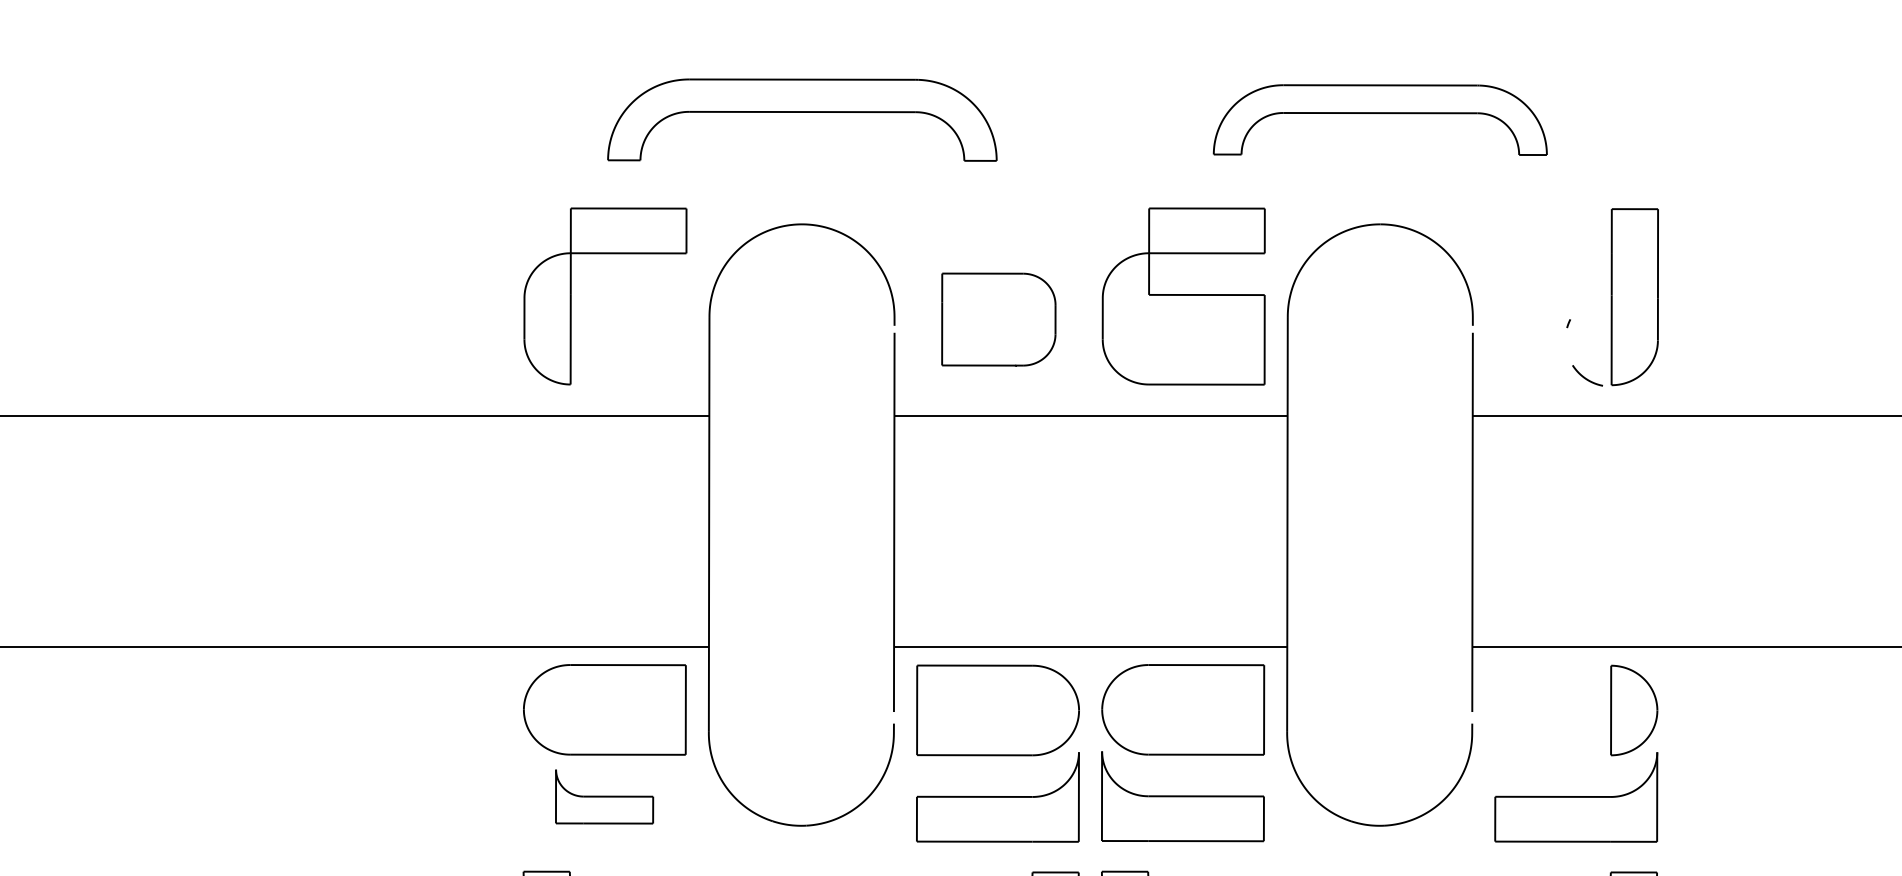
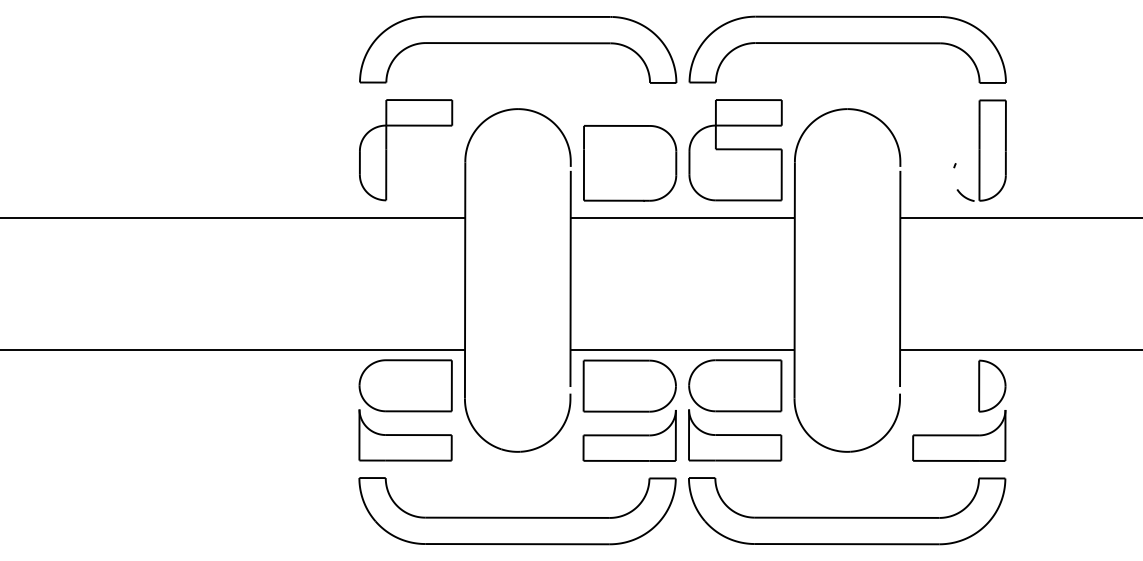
part: (802, 119) -> (518, 49), size x1.43
part: (1380, 119) -> (847, 49), size x1.67
part: (999, 319) -> (630, 163), size x1.43
part: (604, 797) -> (405, 435), size x1.67

